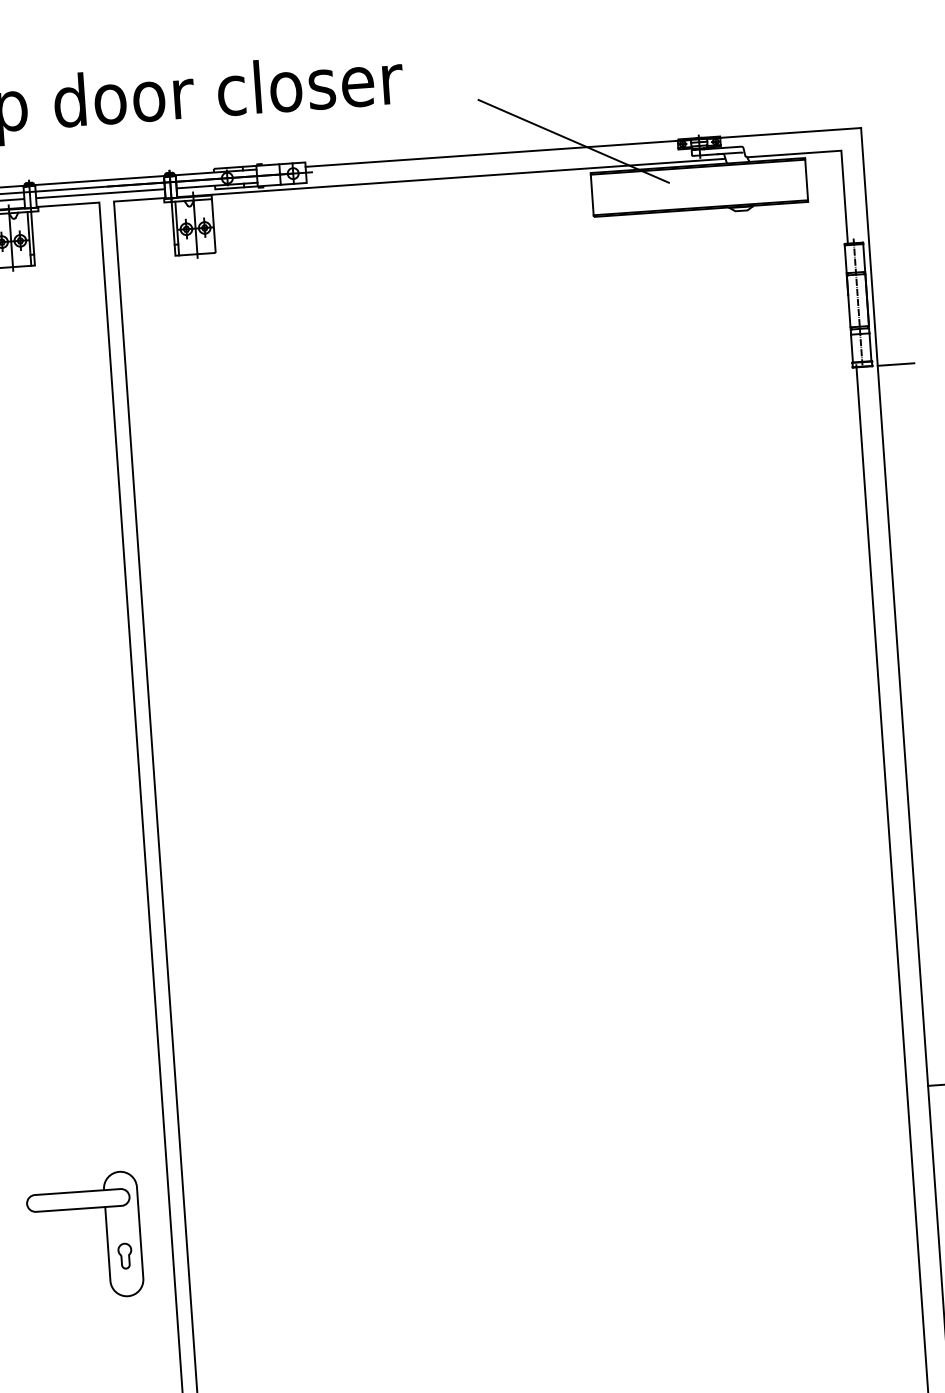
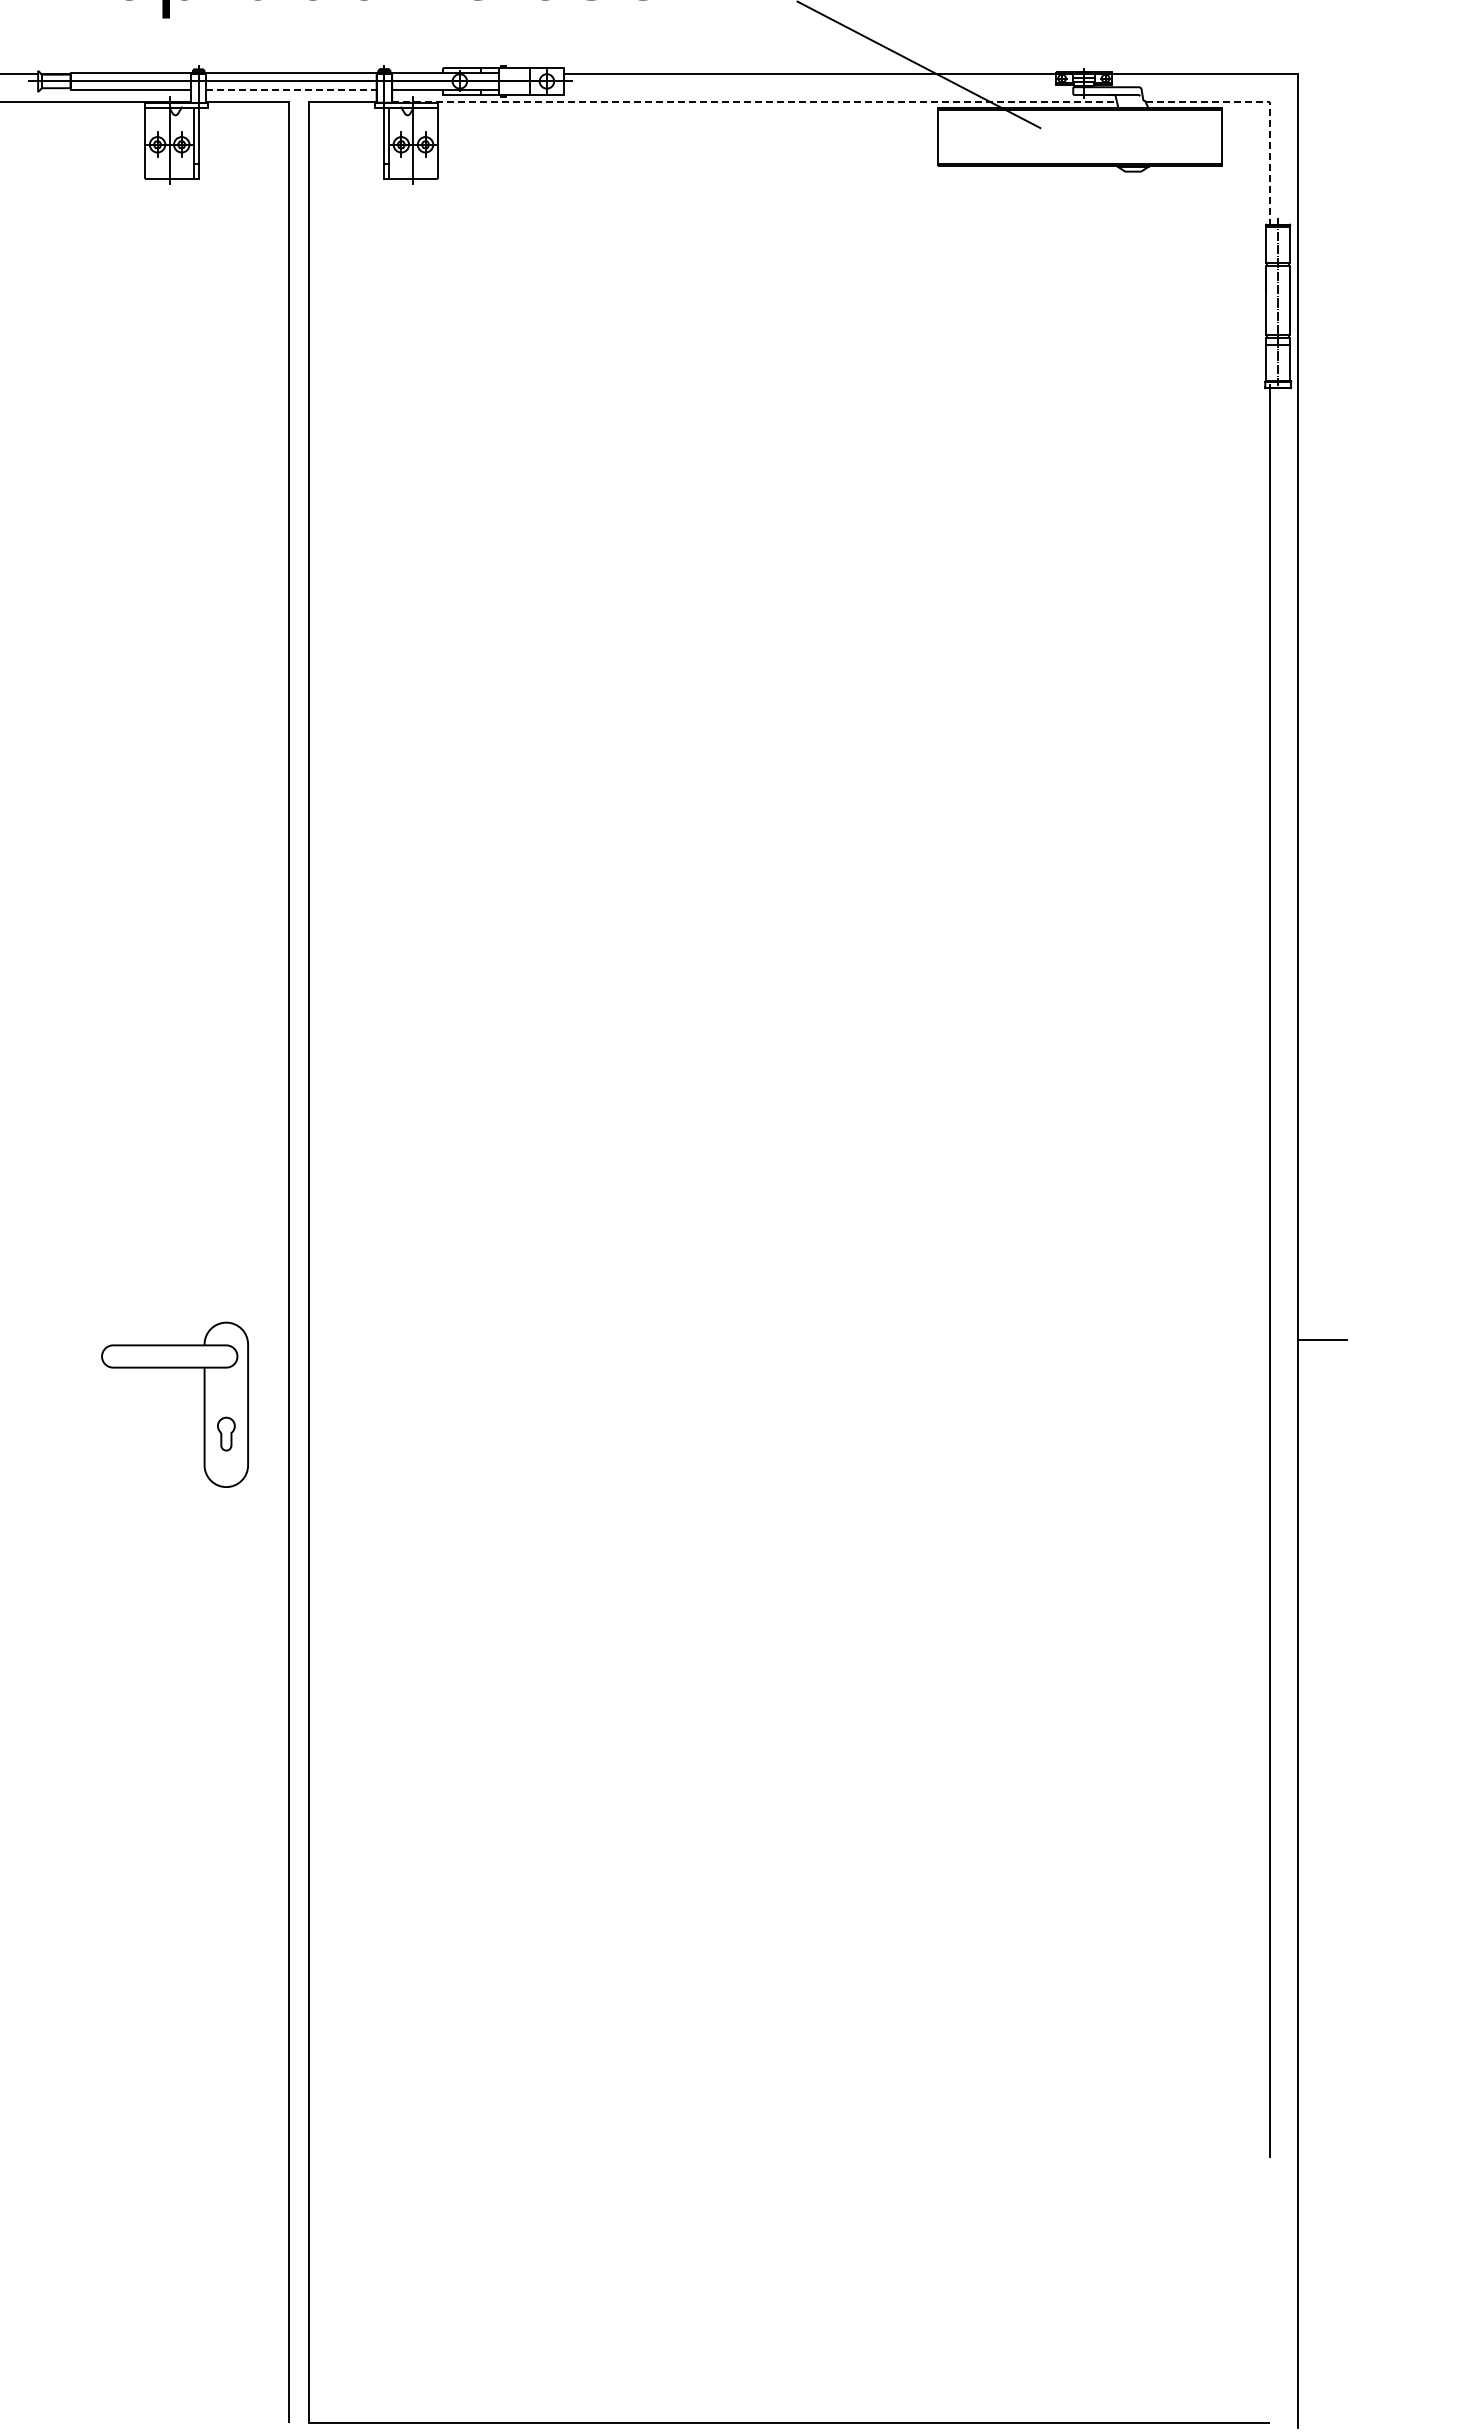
line: (841, 150) -> (1270, 101), solid -> dashed
line: (452, 177) -> (755, 101), solid -> dashed
line: (101, 193) -> (292, 90), solid -> dashed
line: (896, 364) -> (1322, 388), removed
part: (106, 1234) -> (203, 1404), moved

